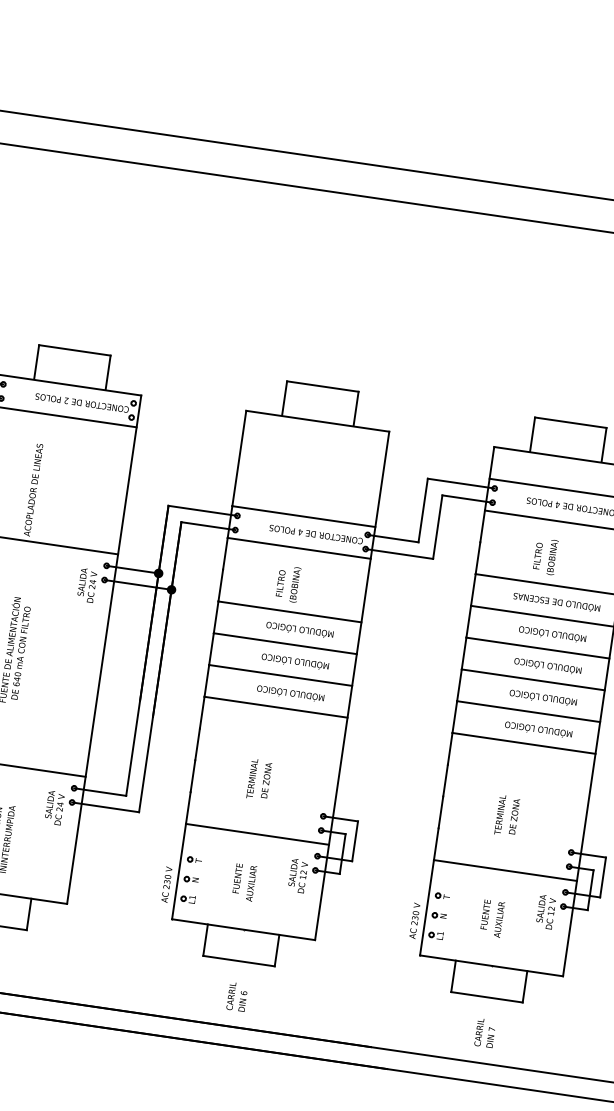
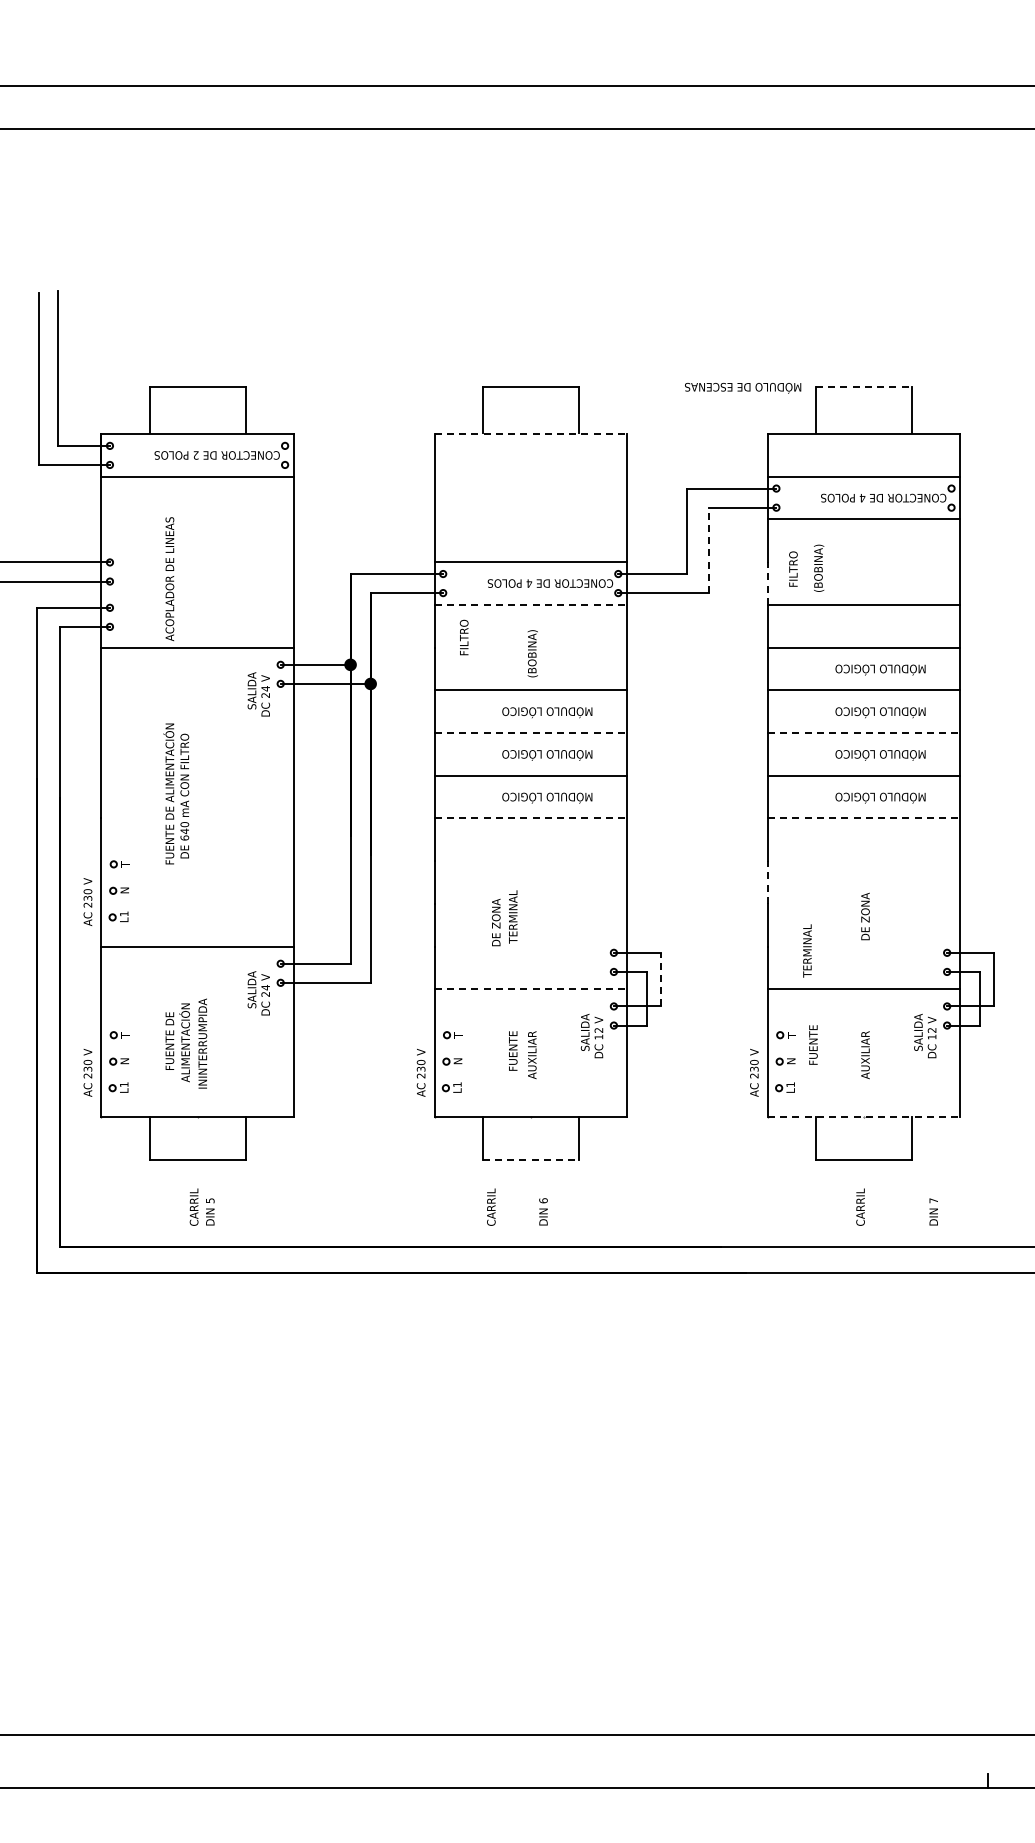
line: (318, 421) -> (531, 434), solid -> dashed
line: (571, 422) -> (864, 387), solid -> dashed
line: (437, 527) -> (708, 550), solid -> dashed
line: (299, 548) -> (531, 604), solid -> dashed
text: (538, 555) -> (793, 568), moved
text: (553, 556) -> (819, 567), moved
line: (477, 558) -> (767, 583), solid -> dashed
text: (280, 583) -> (463, 637), moved
text: (557, 603) -> (743, 388), moved
line: (285, 644) -> (531, 733), solid -> dashed
line: (533, 680) -> (864, 733), solid -> dashed
line: (276, 707) -> (531, 818), solid -> dashed
line: (524, 743) -> (864, 818), solid -> dashed
line: (445, 779) -> (767, 881), solid -> dashed
text: (266, 780) -> (496, 922), moved
text: (500, 814) -> (807, 950), moved
line: (258, 834) -> (531, 989), solid -> dashed
line: (355, 841) -> (660, 979), solid -> dashed
text: (485, 914) -> (813, 1044), moved
line: (239, 961) -> (531, 1159), solid -> dashed
line: (491, 966) -> (864, 1117), solid -> dashed
text: (231, 995) -> (491, 1206), moved
text: (490, 1037) -> (933, 1211), moved

